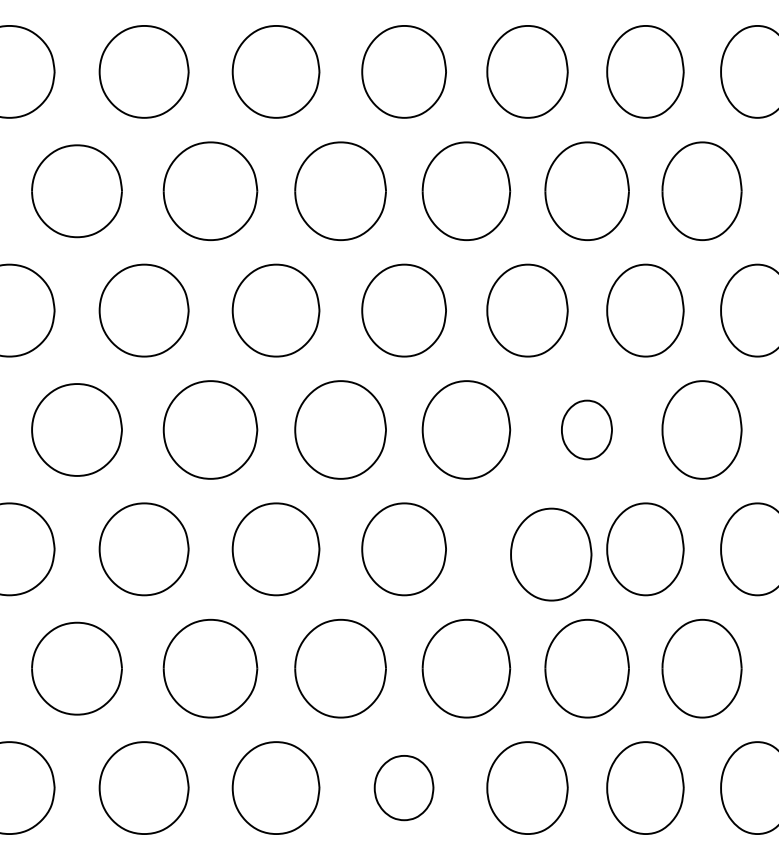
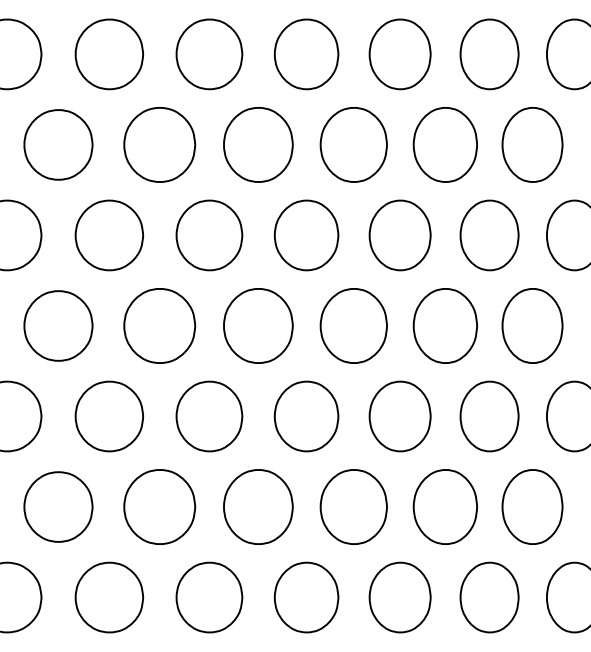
part: (585, 429) -> (444, 325), size x1.67
part: (550, 554) -> (399, 416), moved
part: (404, 787) -> (306, 597), size x1.43

